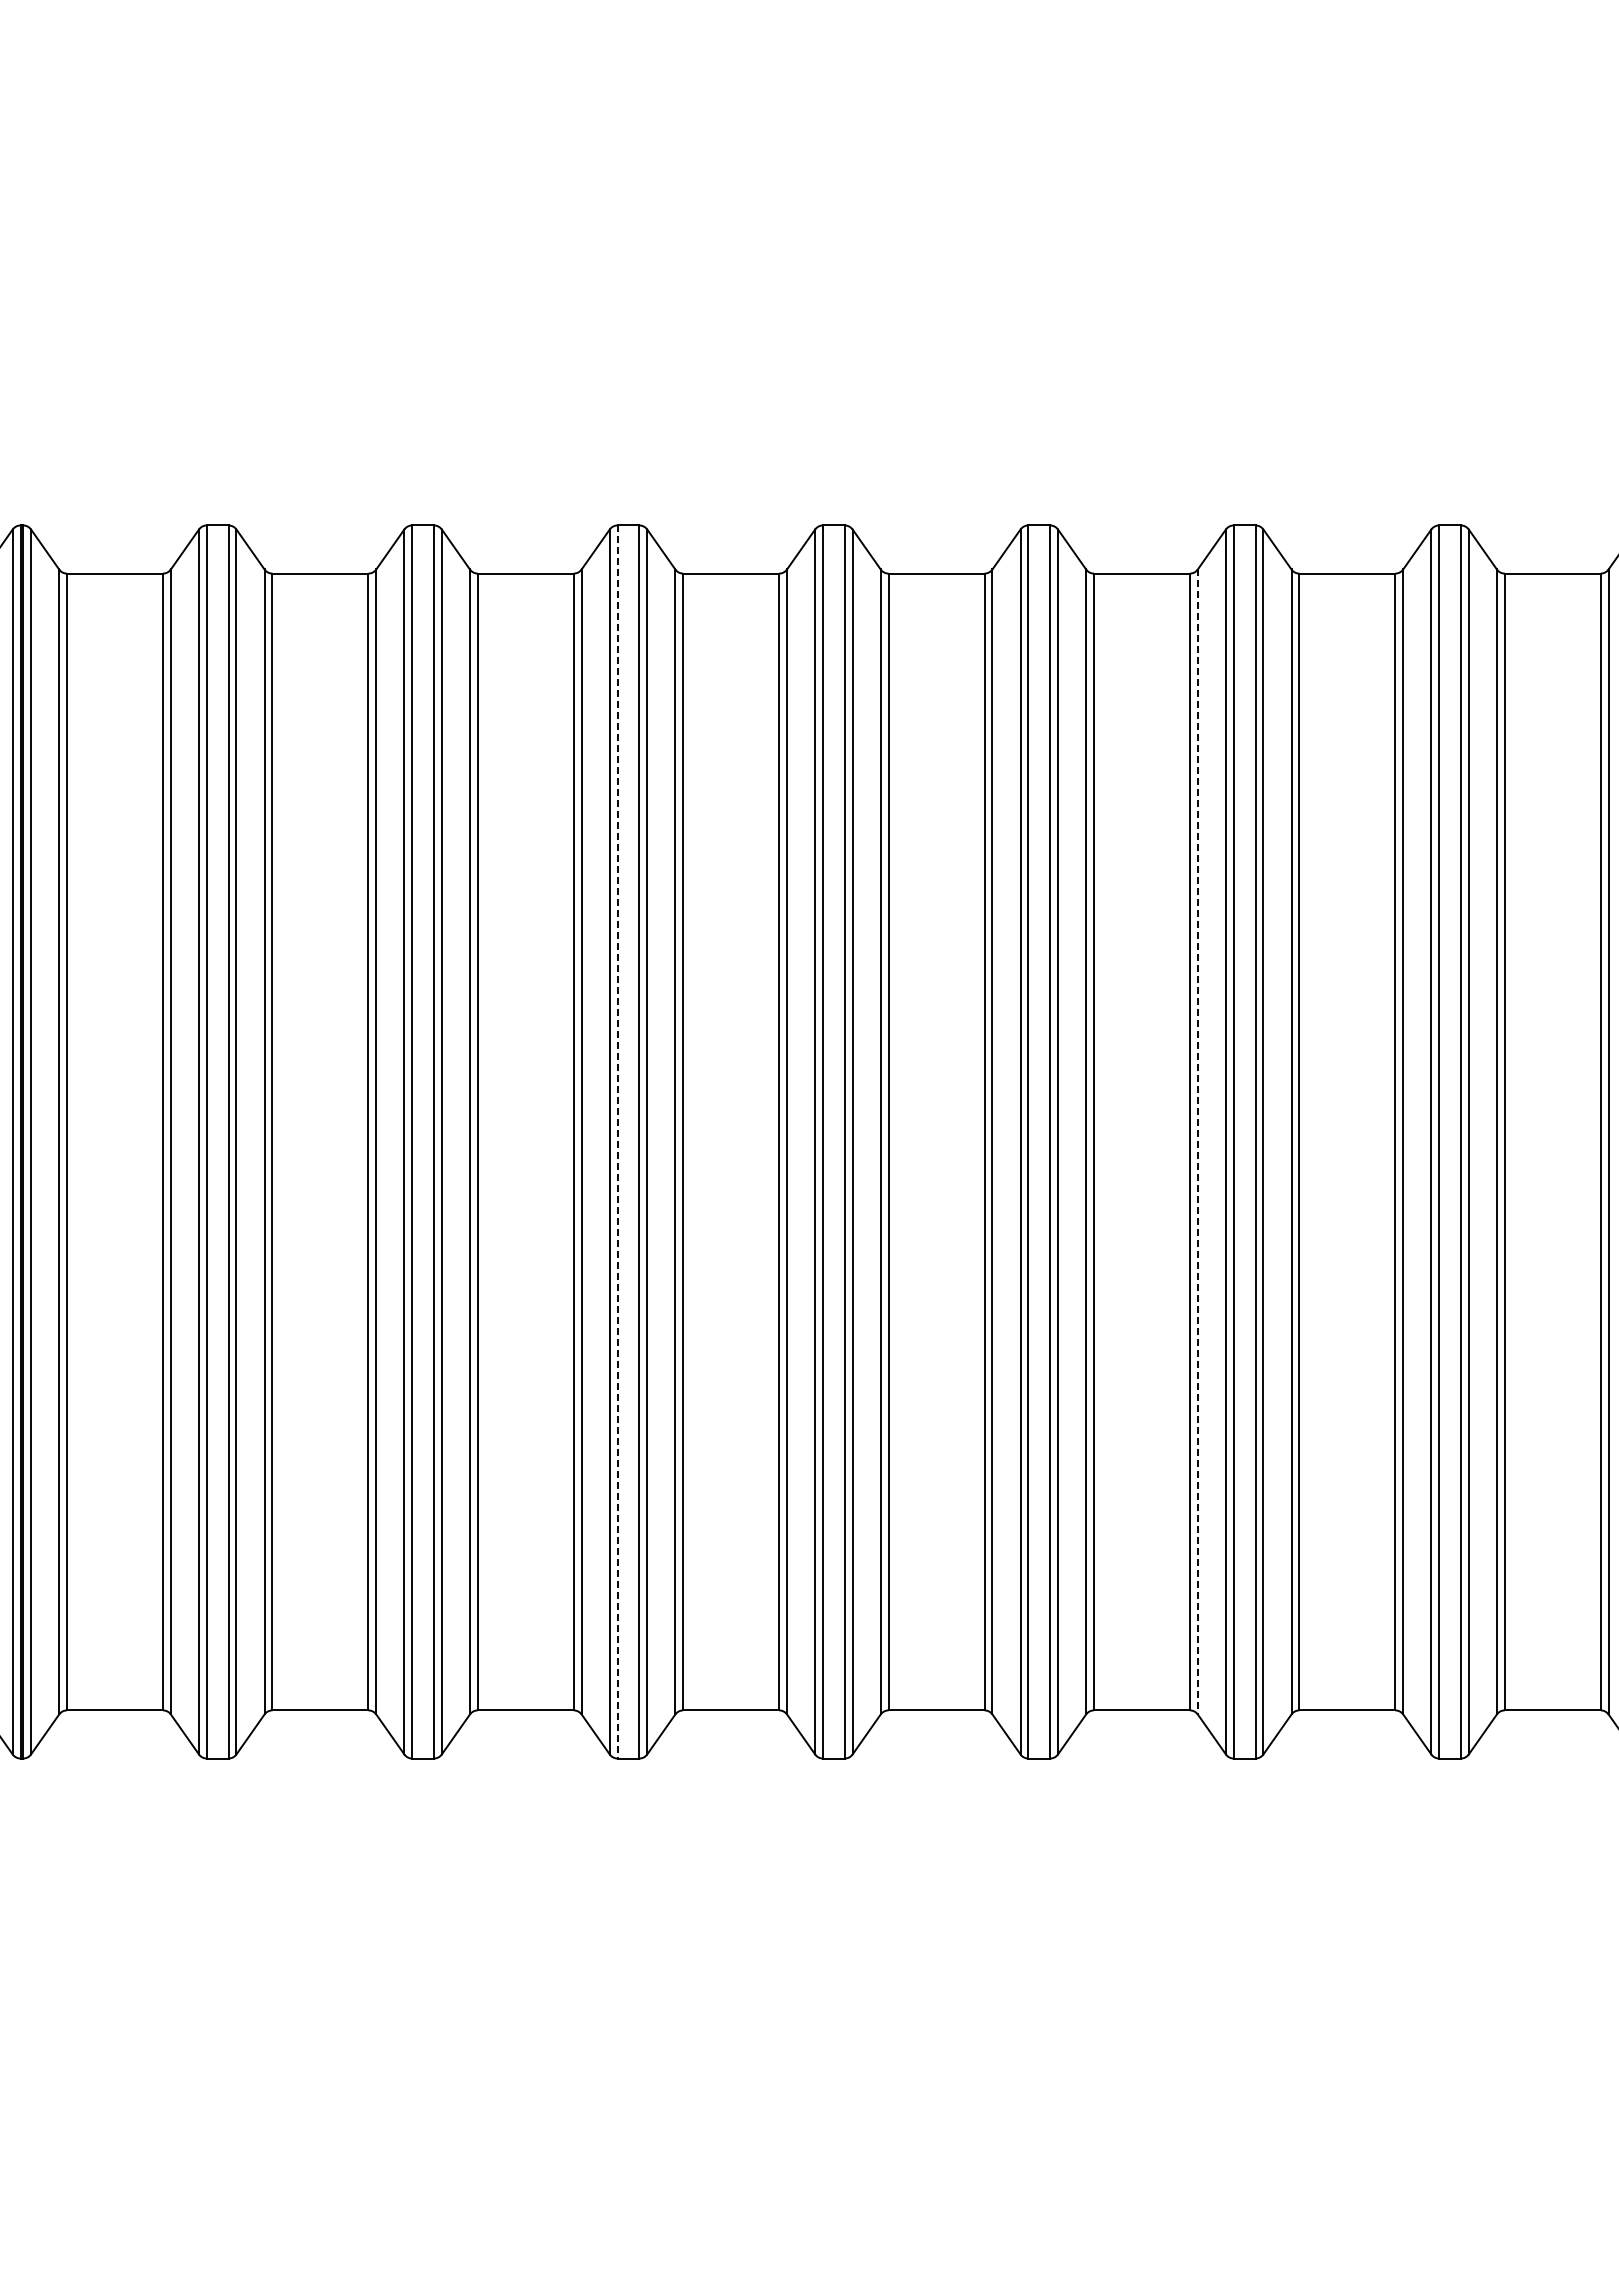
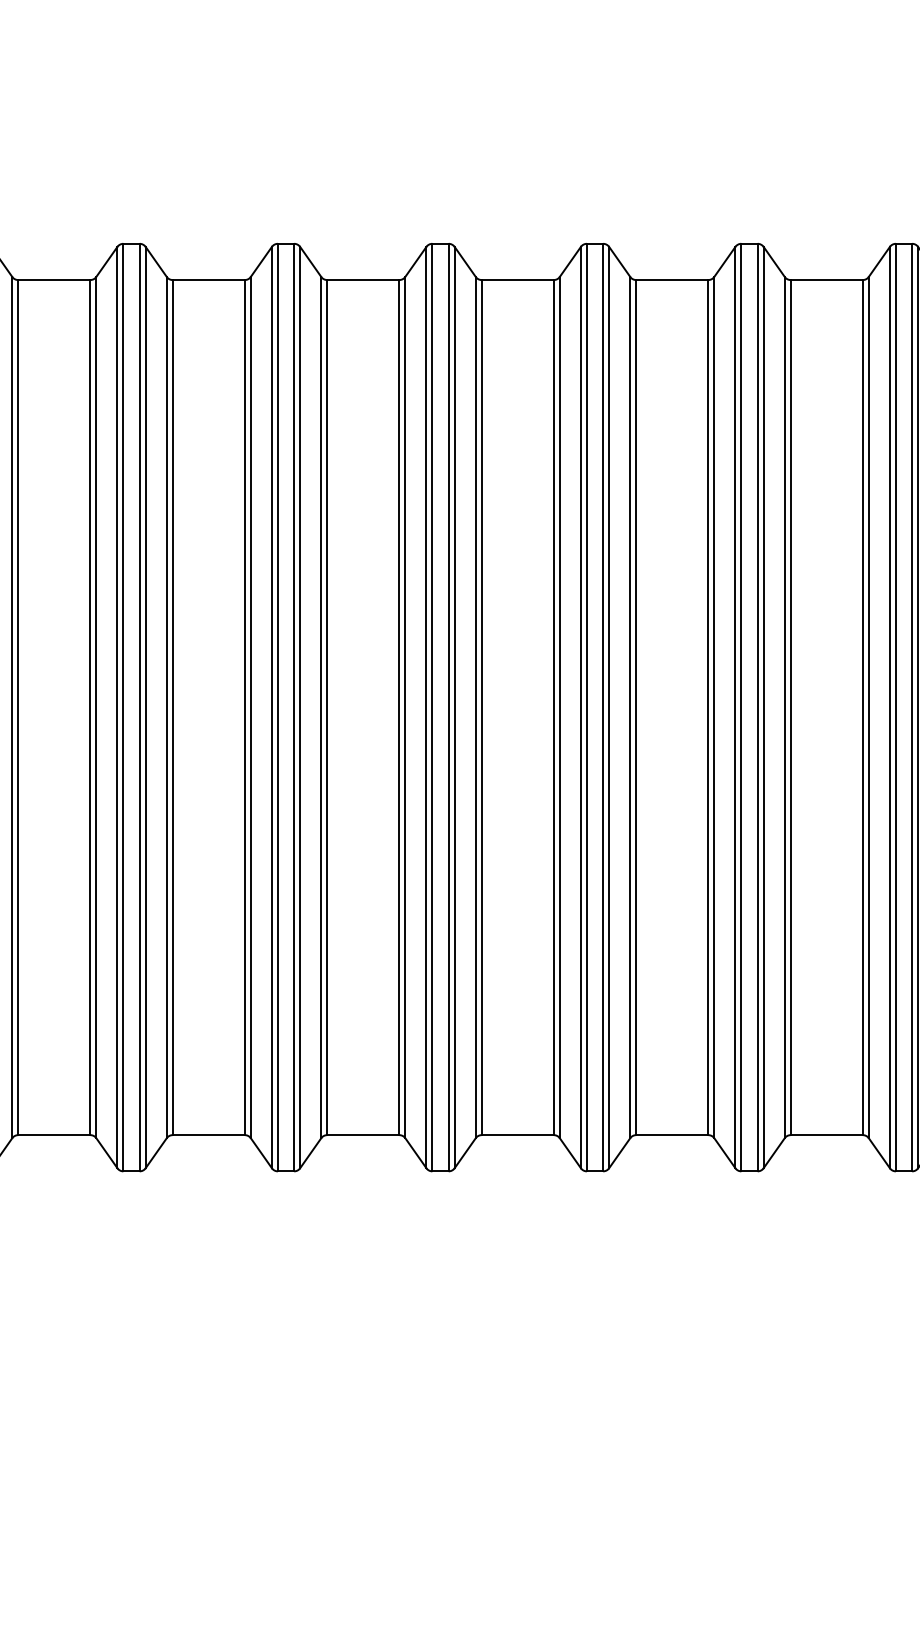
line: (617, 1142) -> (432, 707), dashed -> solid
line: (1197, 1142) -> (868, 707), dashed -> solid

